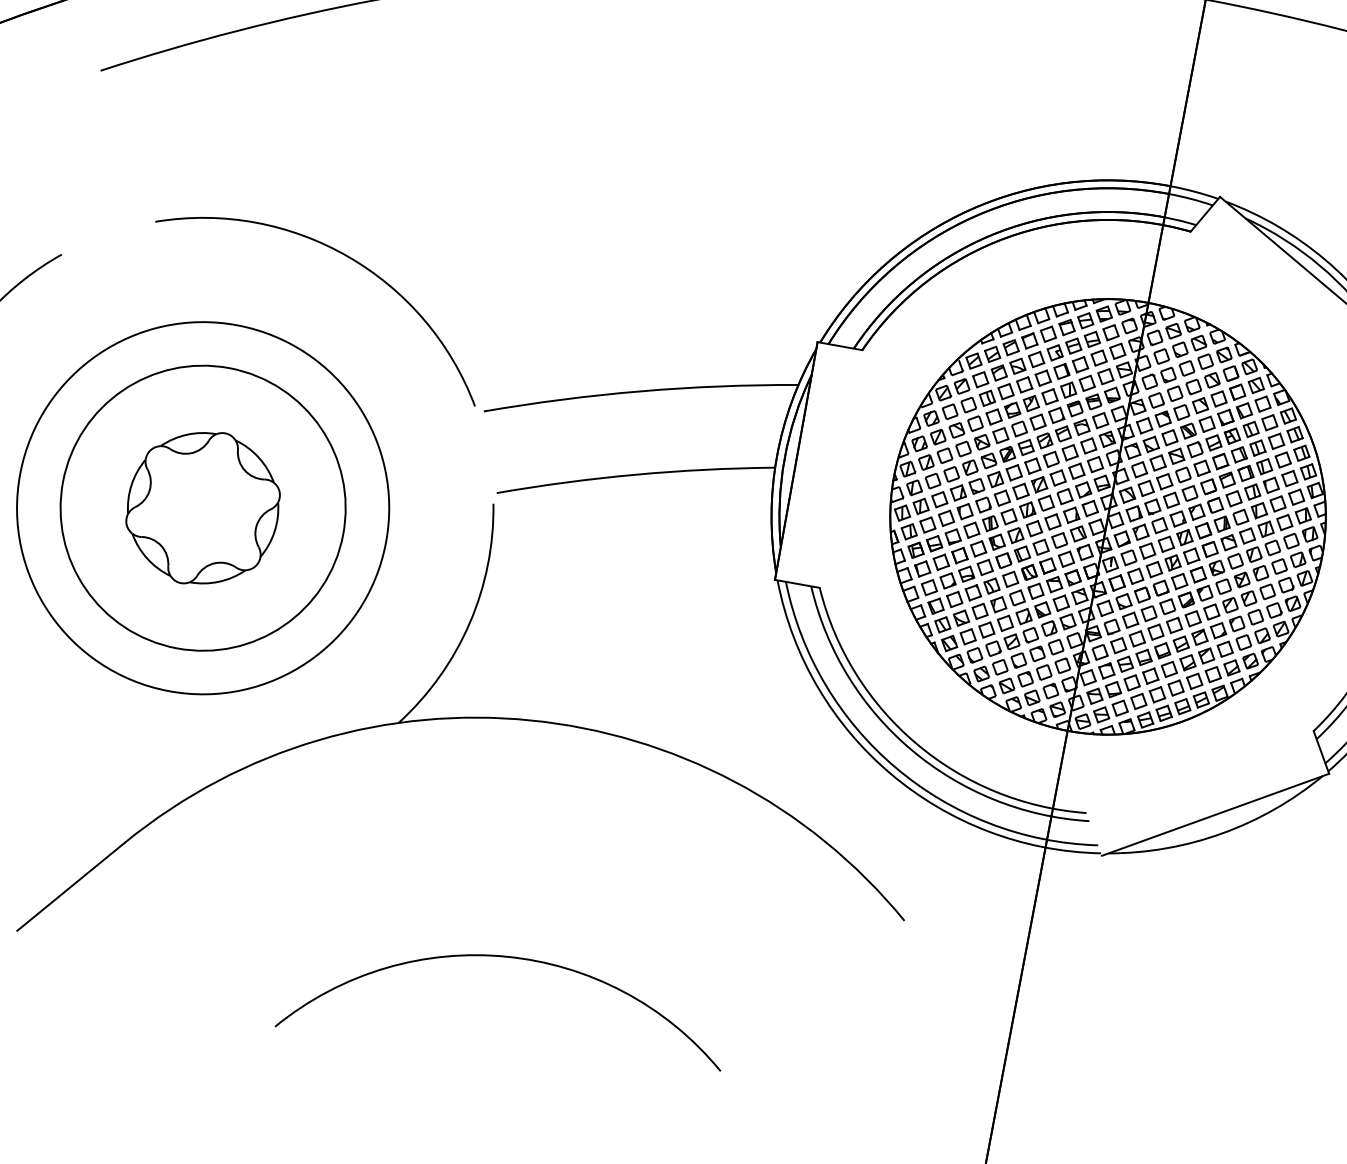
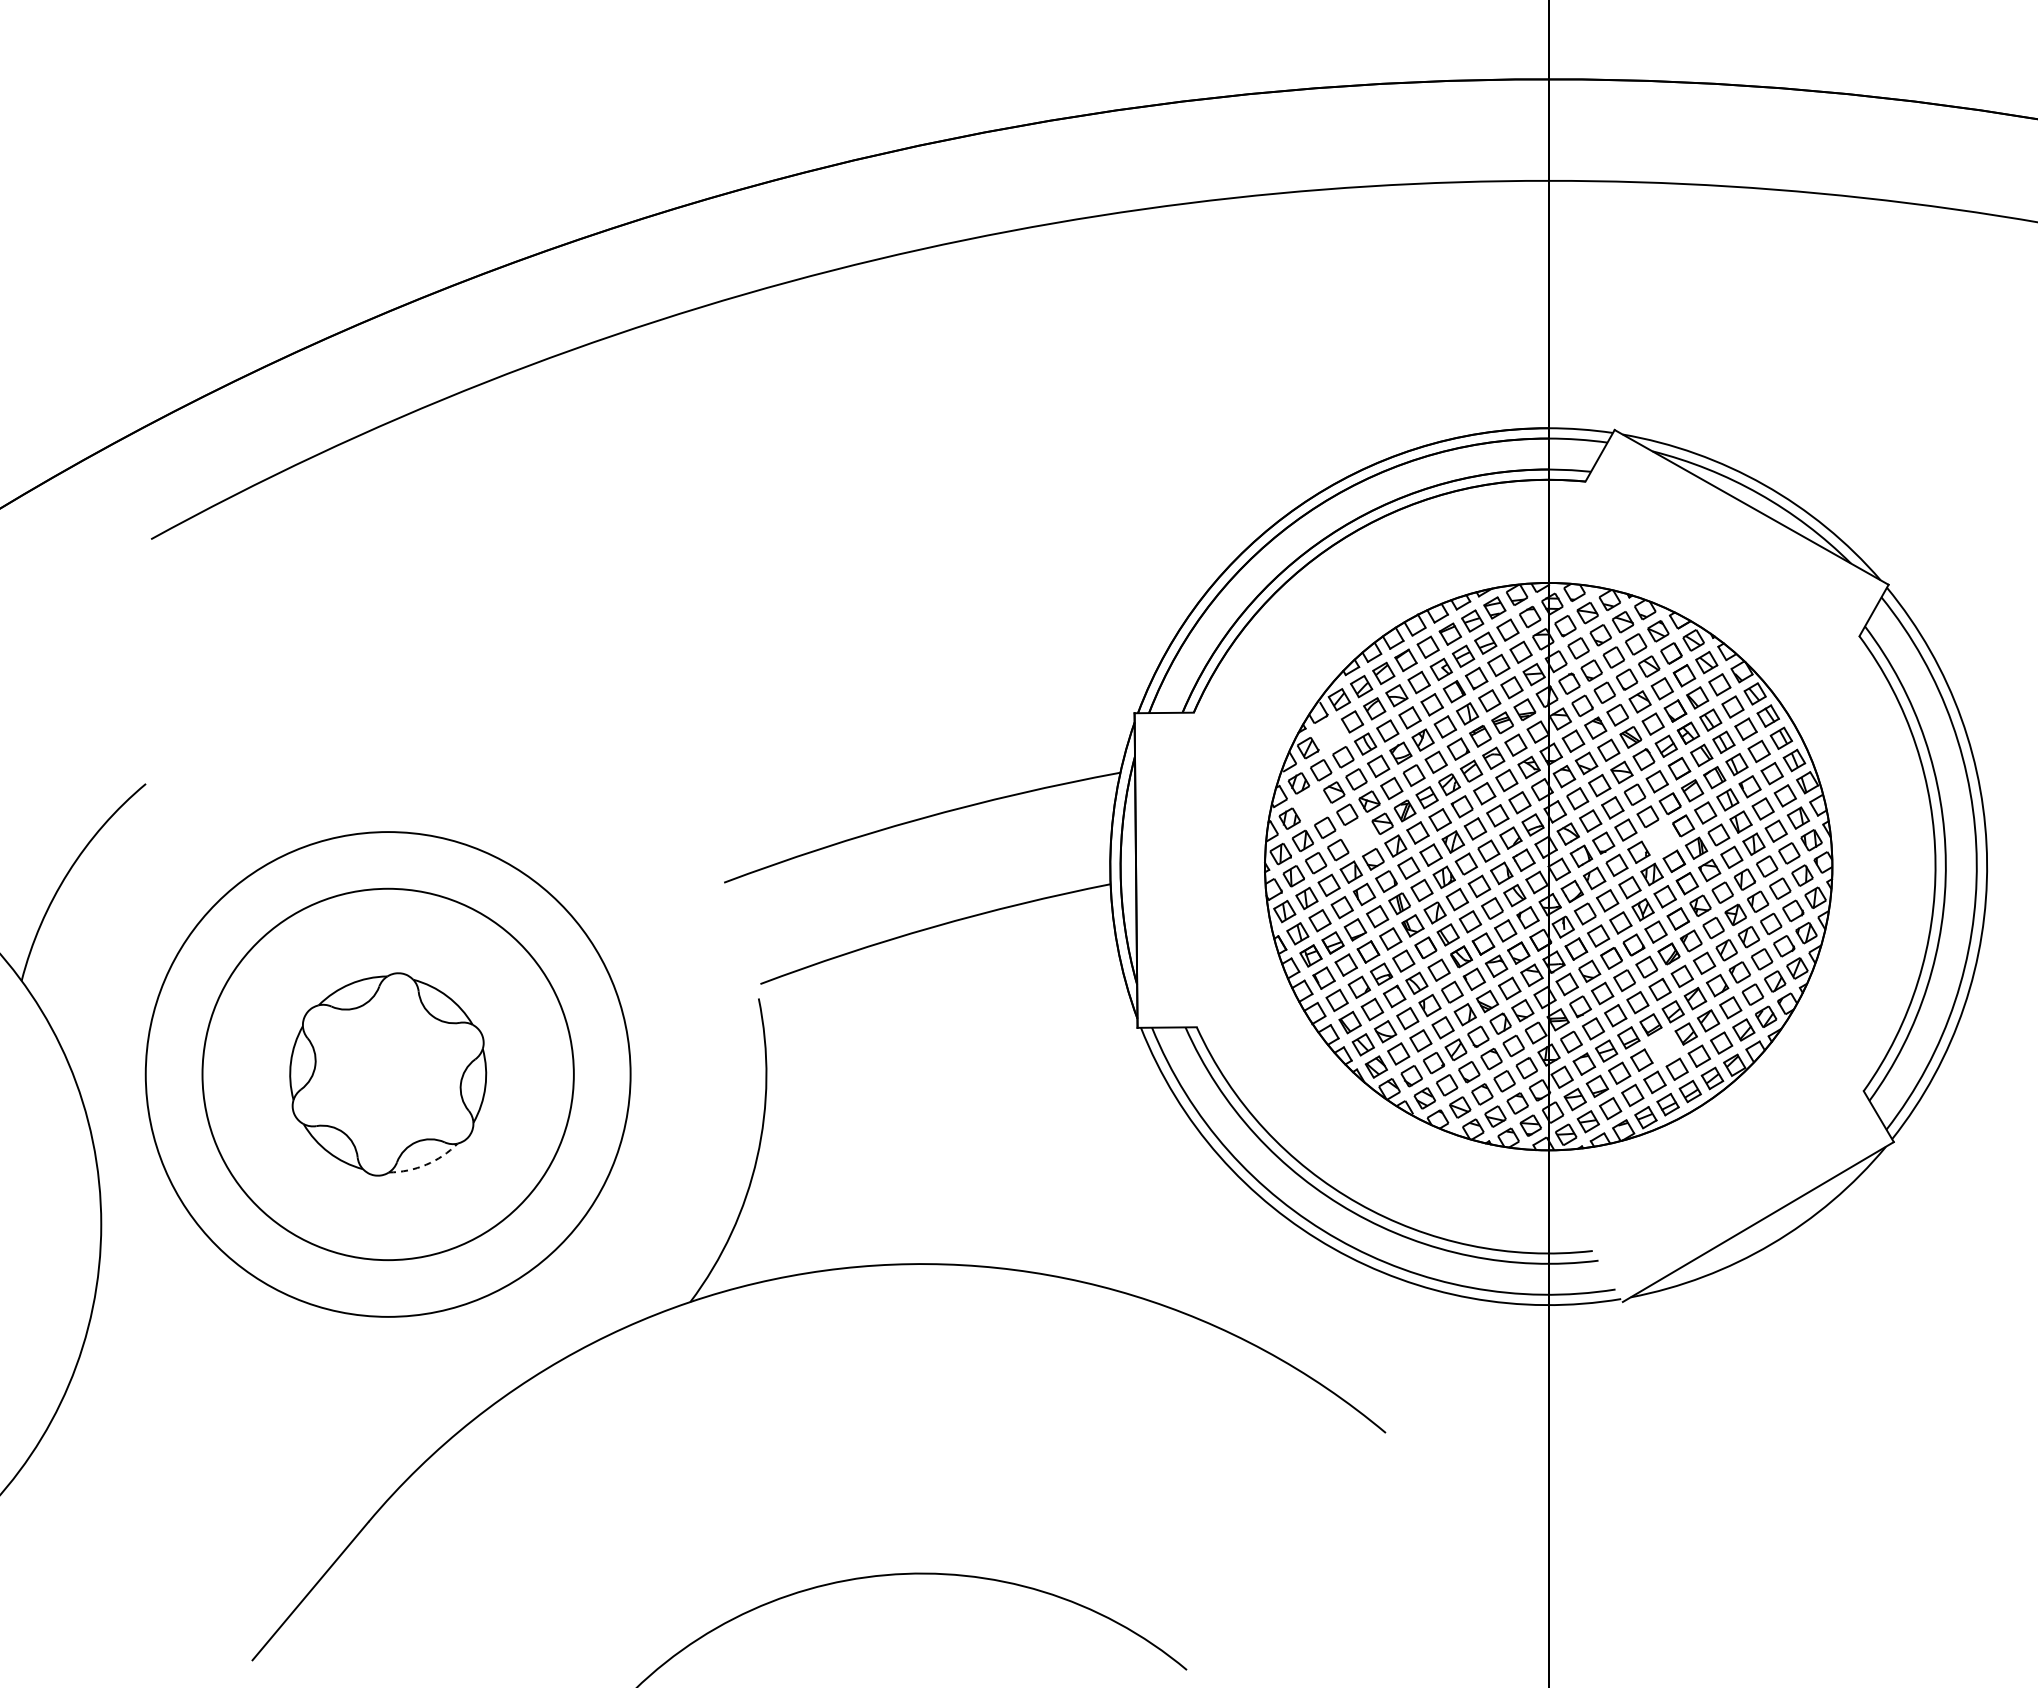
arc: (343, 255) -> (506, 716), removed
part: (962, 386) -> (1330, 734), removed
part: (937, 436) -> (1311, 805), removed
part: (970, 467) -> (1360, 836), removed
part: (1196, 511) -> (1660, 838), removed
arc: (219, 581) -> (426, 1164), solid -> dashed
part: (1169, 668) -> (1663, 1046), removed

